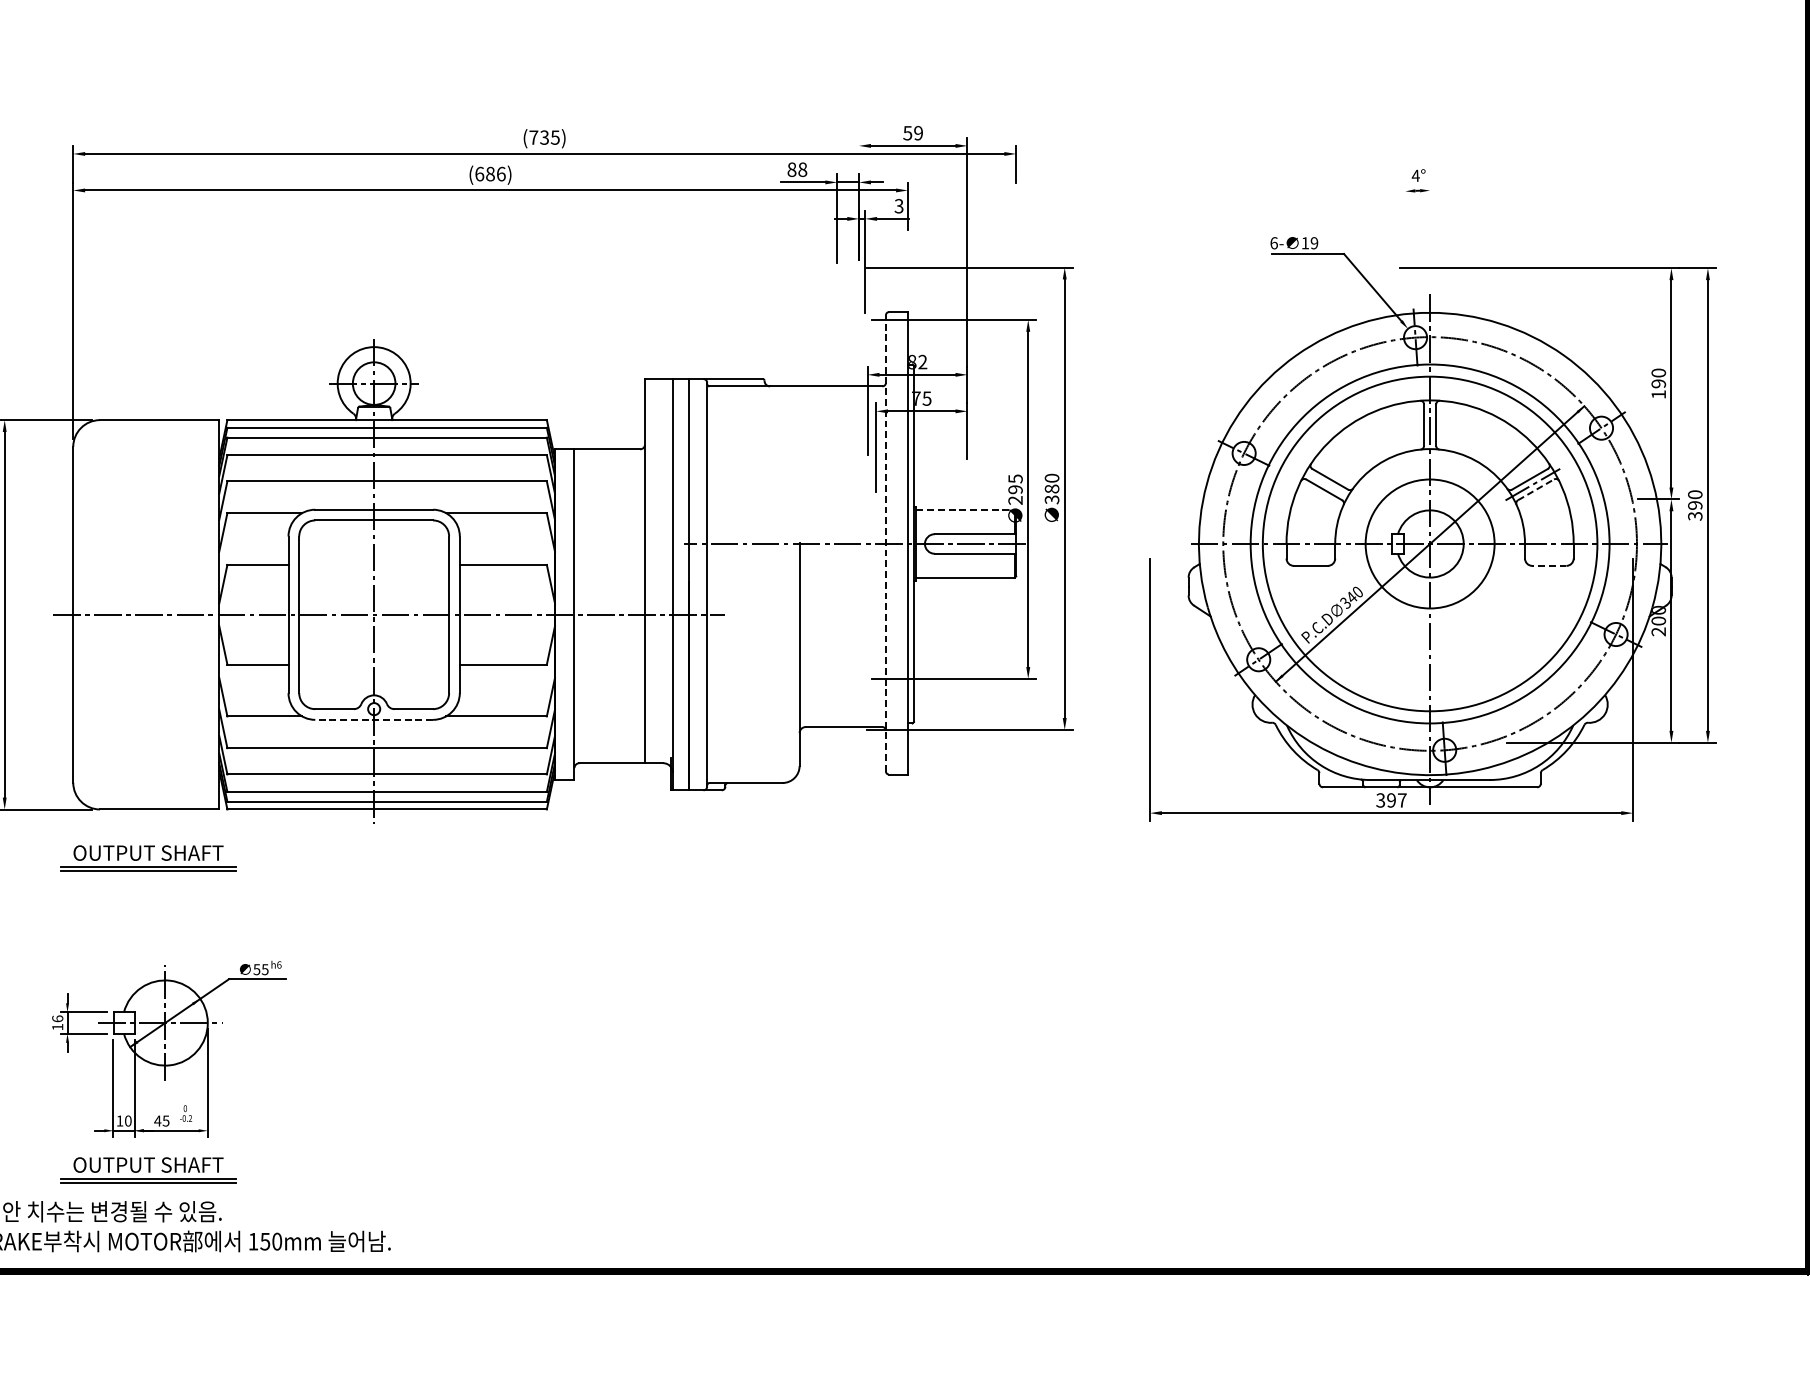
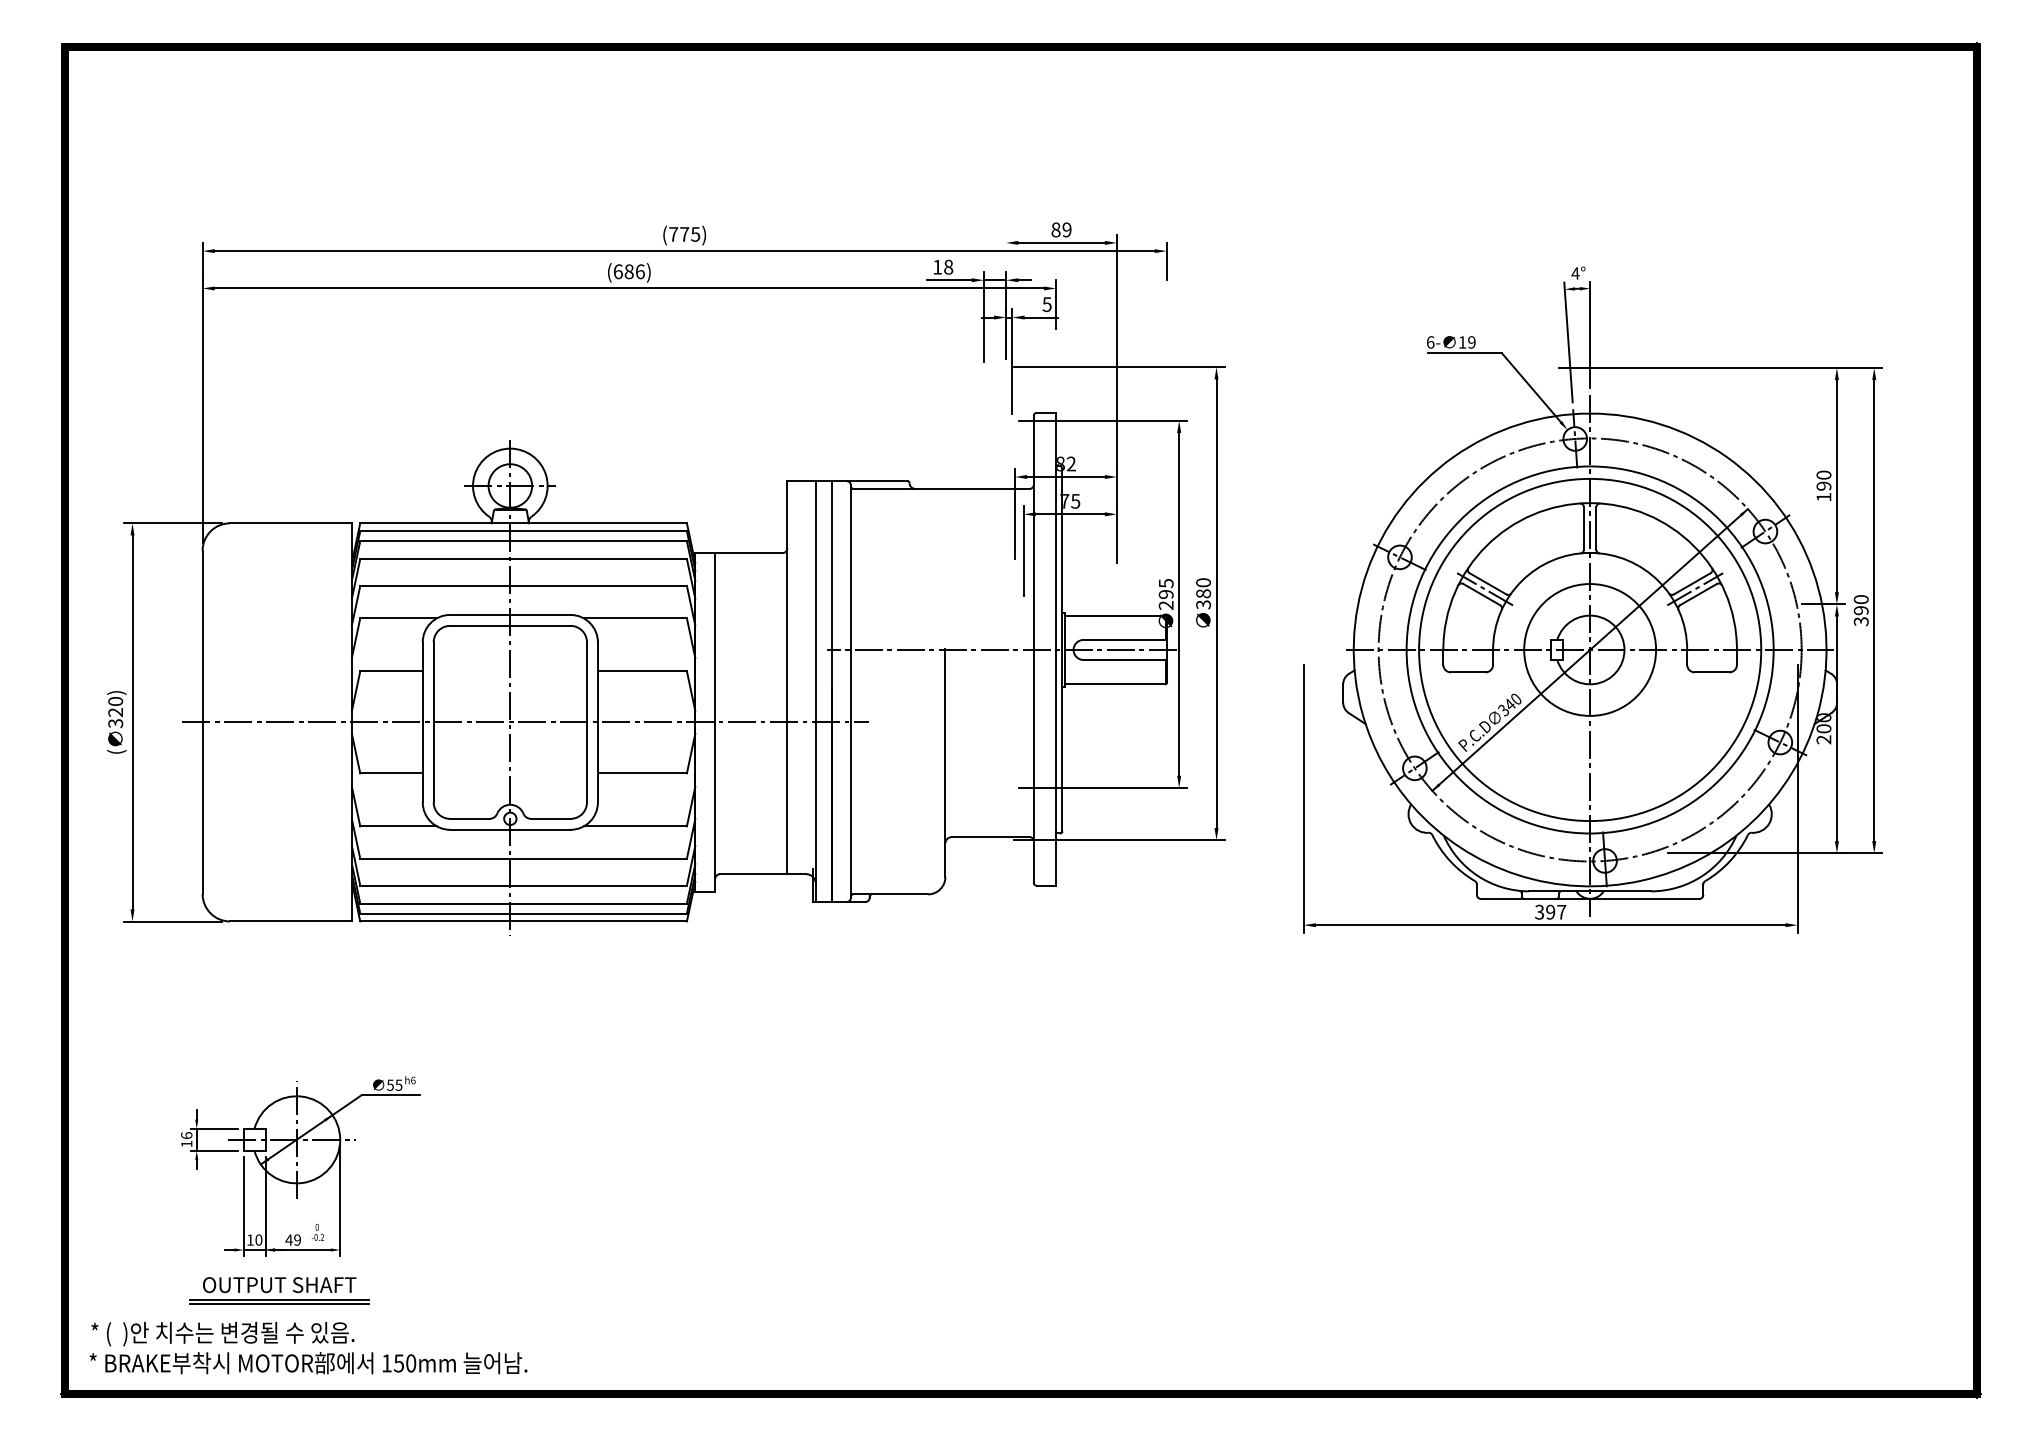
text: (907, 132) -> (1055, 229), 59 -> 89
text: (544, 137) -> (684, 234), (735) -> (775)
text: (791, 168) -> (937, 266), 88 -> 18
text: (899, 206) -> (1047, 304), 3 -> 5
line: (1430, 235) -> (1590, 334), added
line: (1408, 243) -> (1568, 342), added
line: (1327, 484) -> (1485, 589), added
line: (1536, 489) -> (1698, 594), dashed -> solid
line: (965, 510) -> (1115, 615), dashed -> solid
line: (885, 542) -> (1033, 648), dashed -> solid
line: (1548, 566) -> (1711, 672), dashed -> solid
line: (373, 719) -> (509, 829), dashed -> solid
part: (148, 858) -> (279, 971), removed
text: (166, 1120) -> (297, 1239), 45 -> 49

